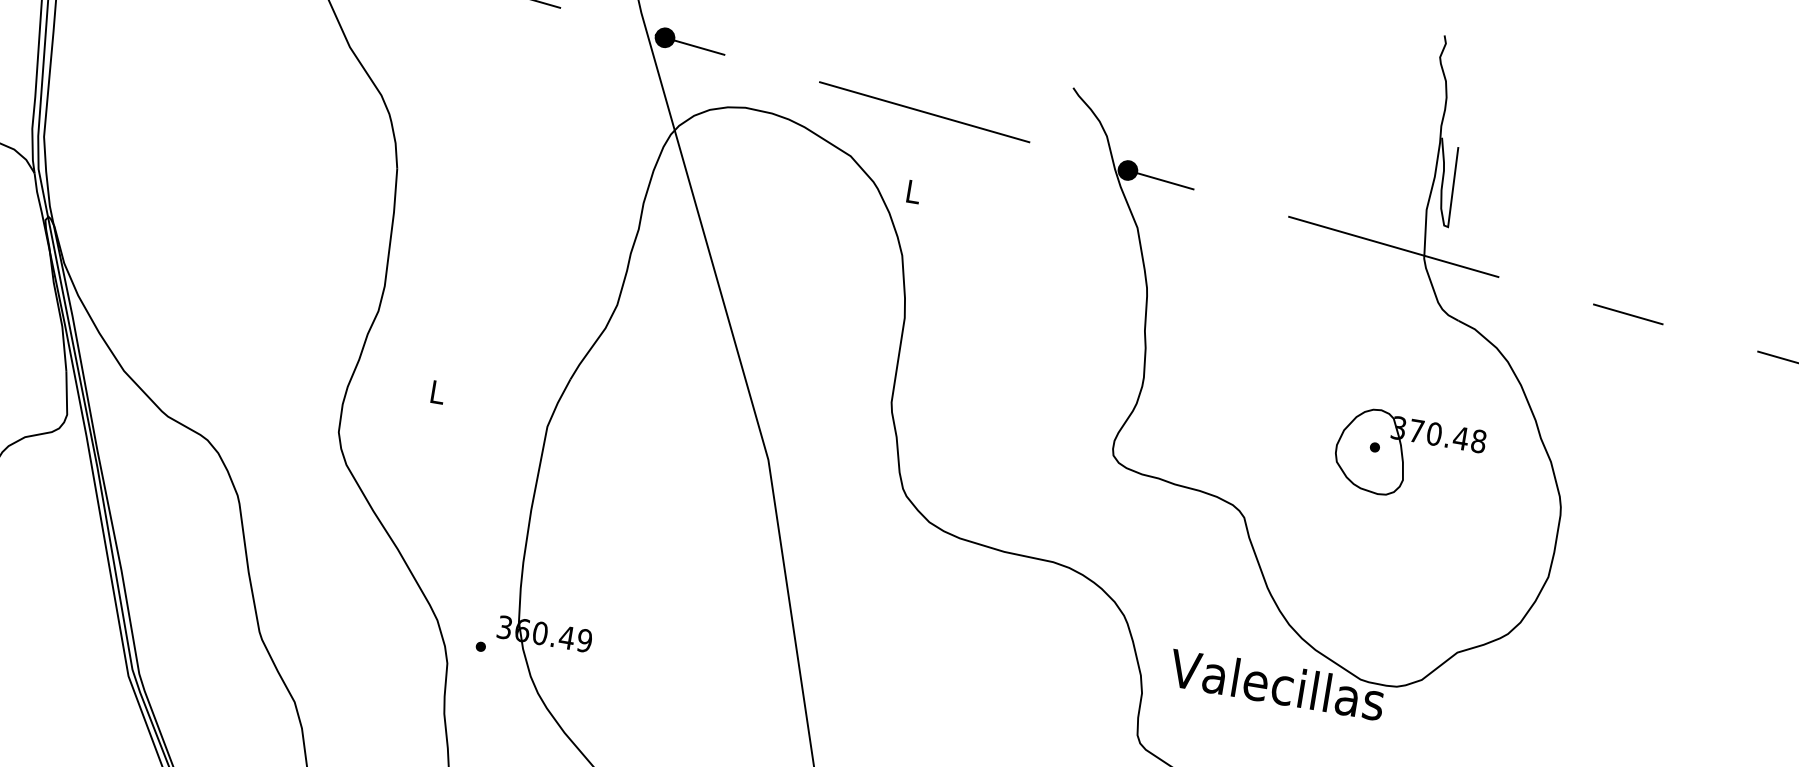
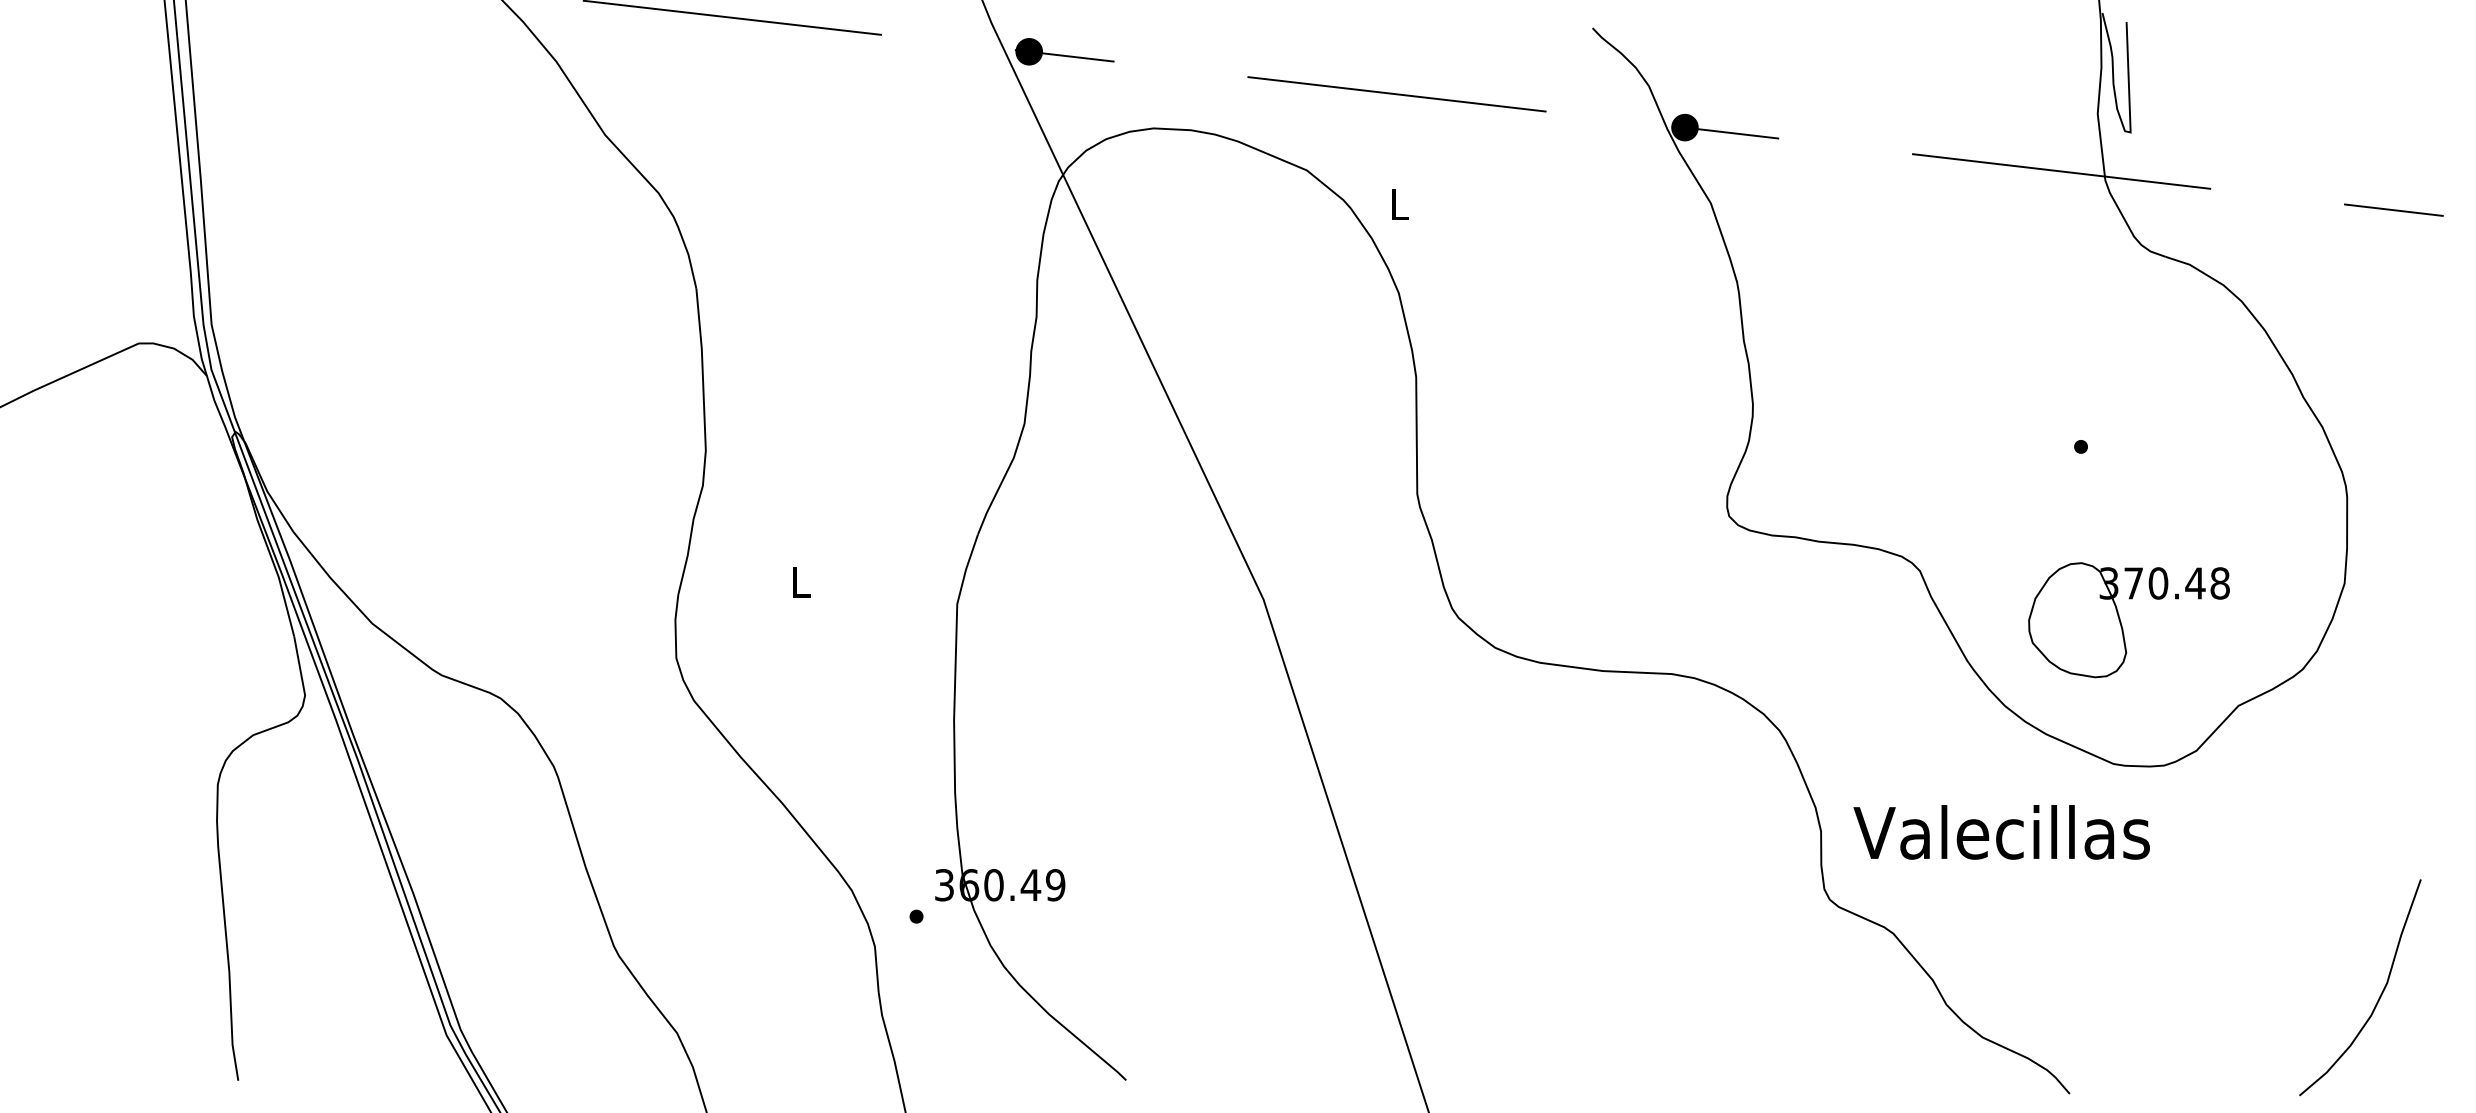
part: (1403, 457) -> (2121, 621), moved
text: (1276, 684) -> (2001, 832), moved

